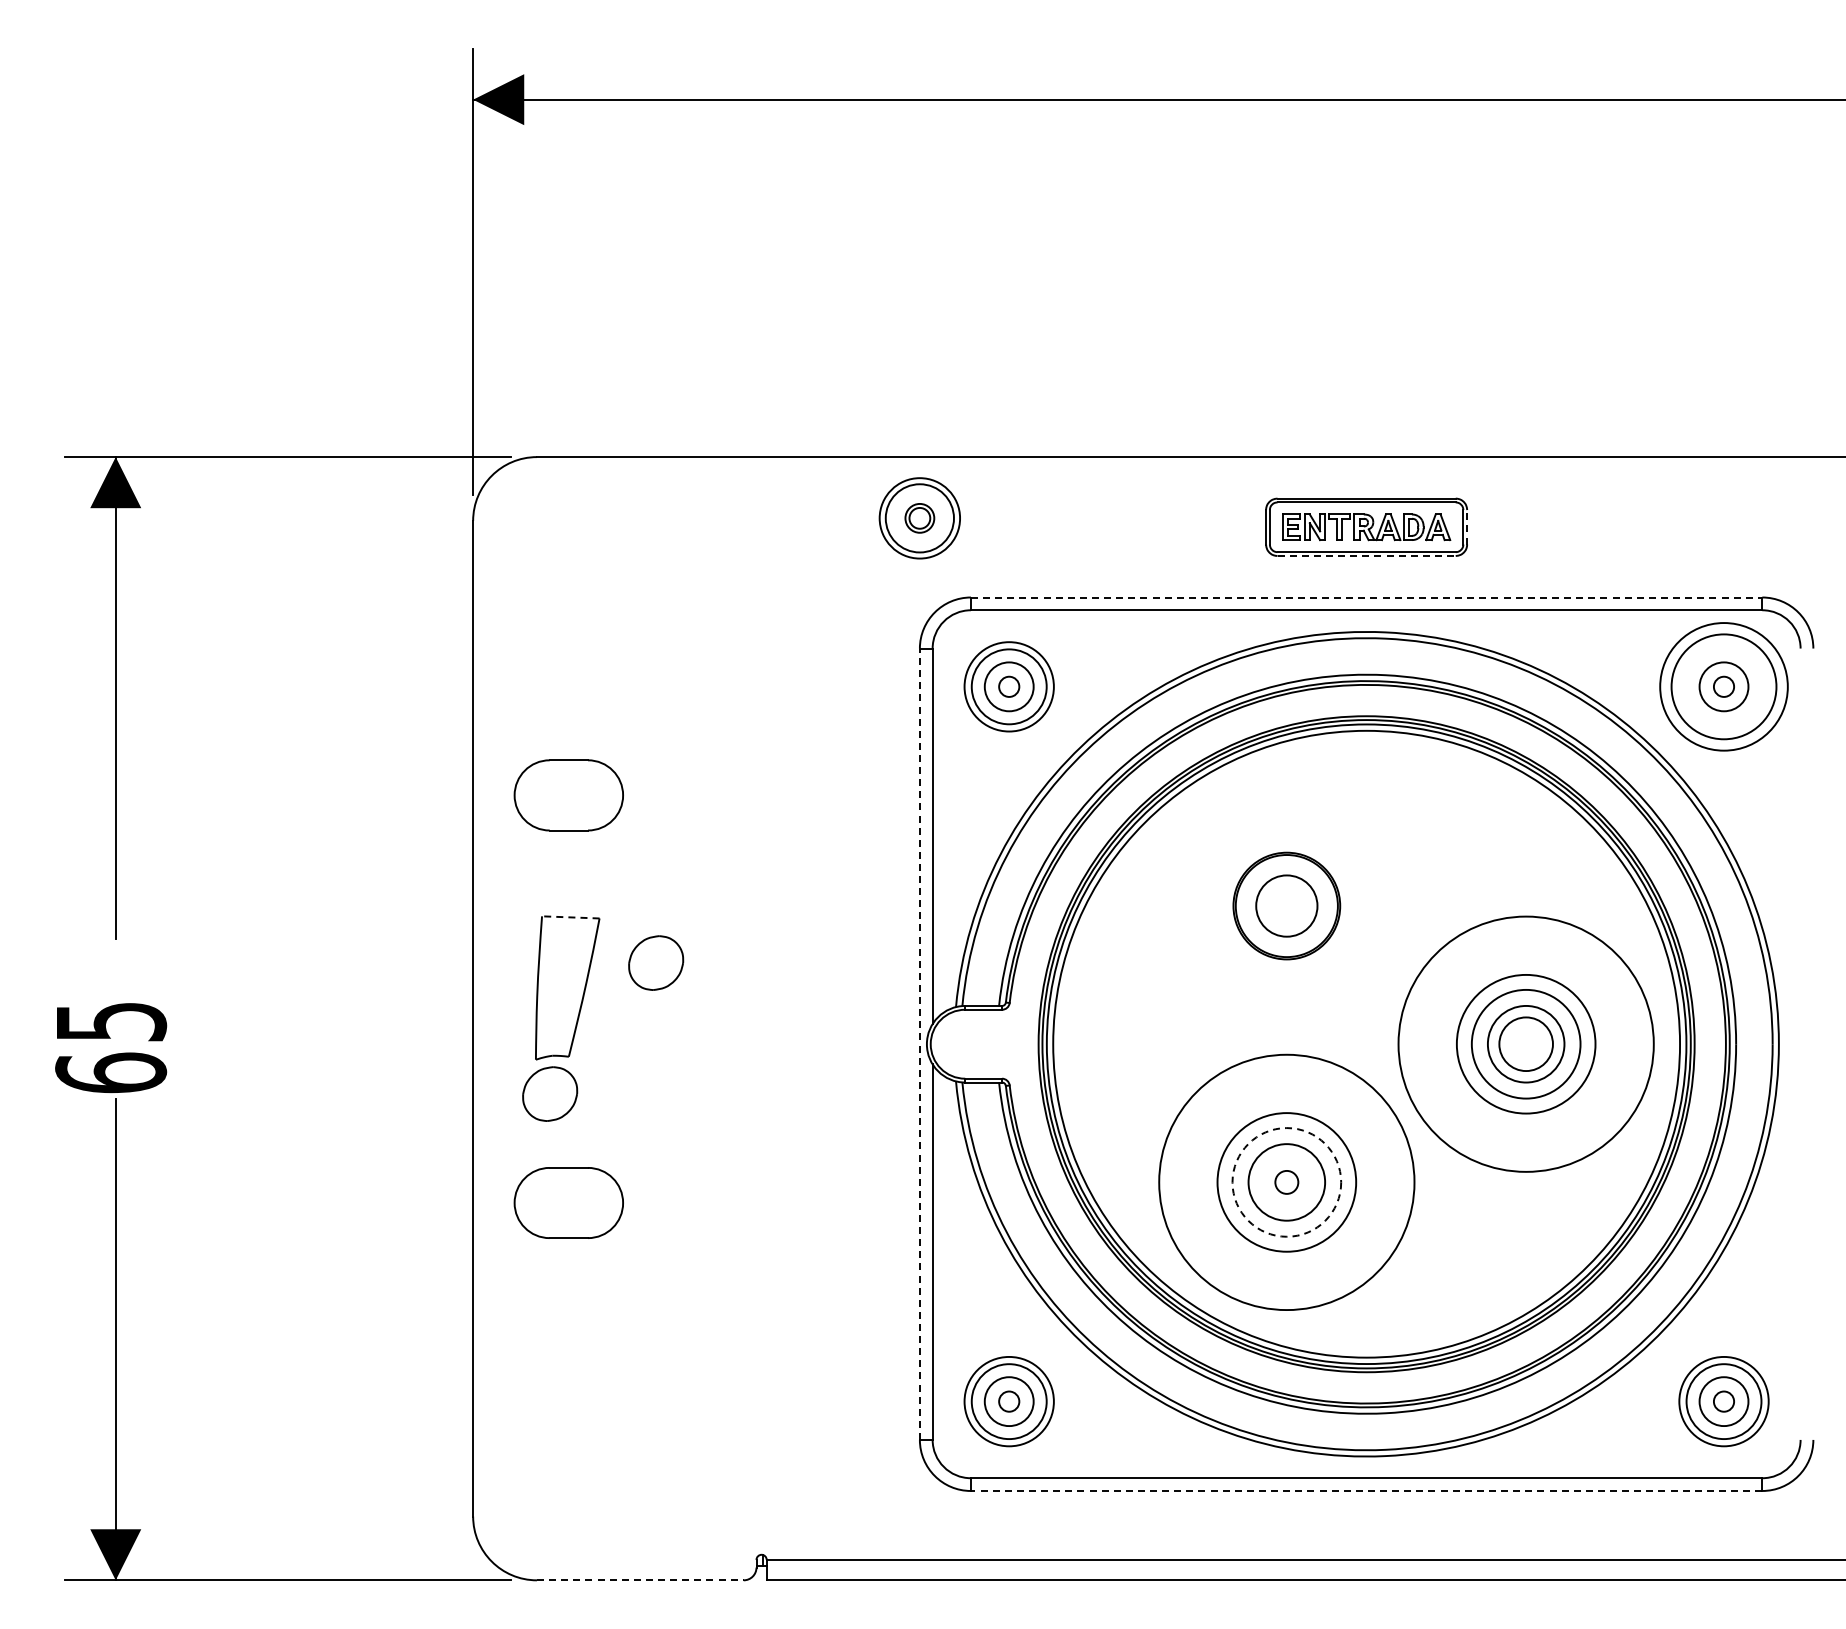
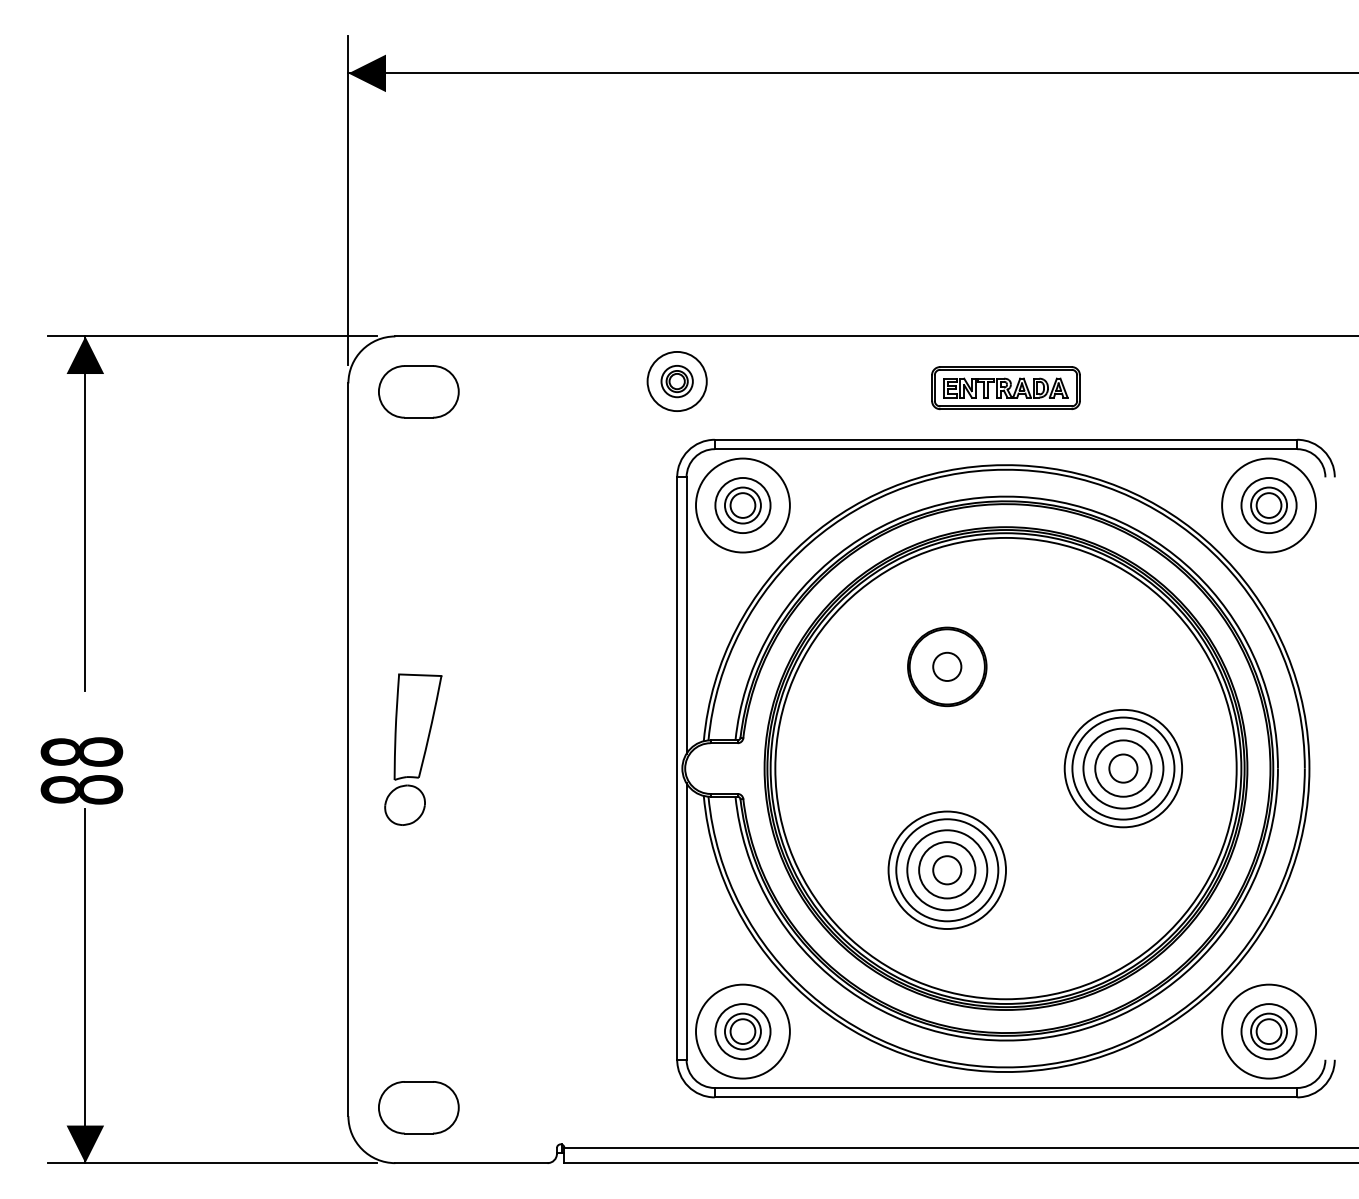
circle: (919, 518) -> (676, 381), size x0.62
line: (1467, 526) -> (1080, 387), dashed -> solid
line: (1367, 556) -> (1006, 409), dashed -> solid
line: (1366, 597) -> (1005, 439), dashed -> solid
circle: (1009, 686) -> (743, 505), size x1.43
circle: (1009, 686) -> (743, 505), size x1.67
circle: (1723, 686) -> (1268, 505), size x0.71
circle: (1723, 686) -> (1268, 505), size x1.67
part: (568, 795) -> (418, 391), moved
circle: (1286, 905) -> (947, 666), size x0.62
line: (570, 917) -> (420, 675), dashed -> solid
part: (656, 962) -> (483, 708), removed
line: (919, 1044) -> (676, 768), dashed -> solid
circle: (1525, 1044) -> (1122, 768), size x0.62
circle: (1526, 1044) -> (1123, 768), size x0.71
text: (111, 1047) -> (82, 770), 65 -> 88
circle: (1286, 1182) -> (947, 870), dashed -> solid
circle: (1286, 1182) -> (947, 870), size x0.62
circle: (1286, 1182) -> (947, 870), size x1.67
part: (568, 1202) -> (418, 1107), moved
circle: (1009, 1401) -> (743, 1031), size x1.43
circle: (1009, 1401) -> (743, 1031), size x1.67
circle: (1723, 1401) -> (1268, 1031), size x1.43
circle: (1723, 1401) -> (1268, 1031), size x1.67
line: (1366, 1490) -> (1005, 1097), dashed -> solid
line: (640, 1580) -> (471, 1163), dashed -> solid

